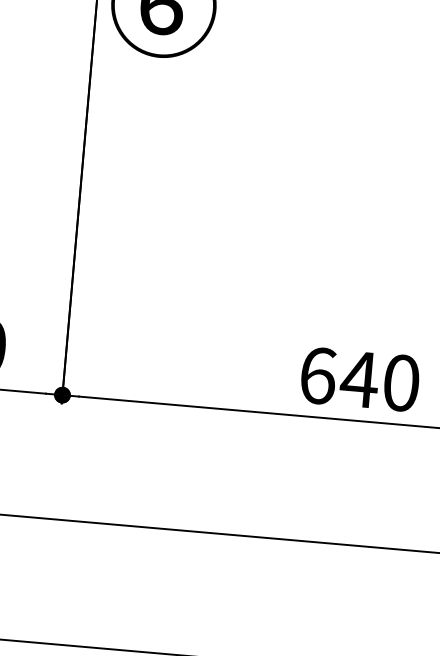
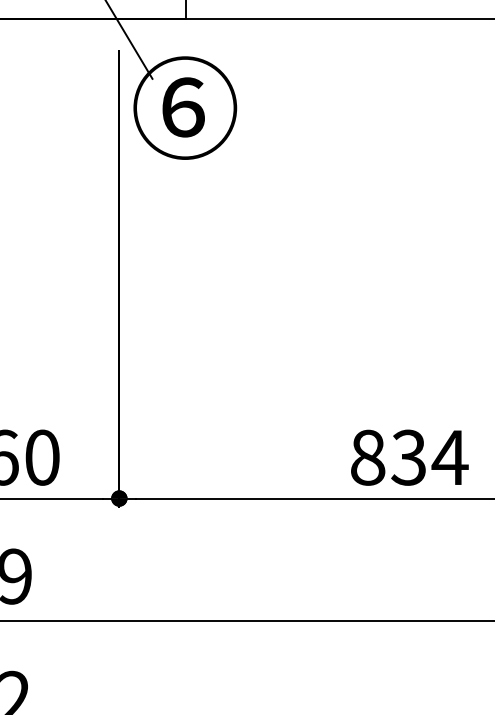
text: (360, 379) -> (409, 457), 640 -> 834

